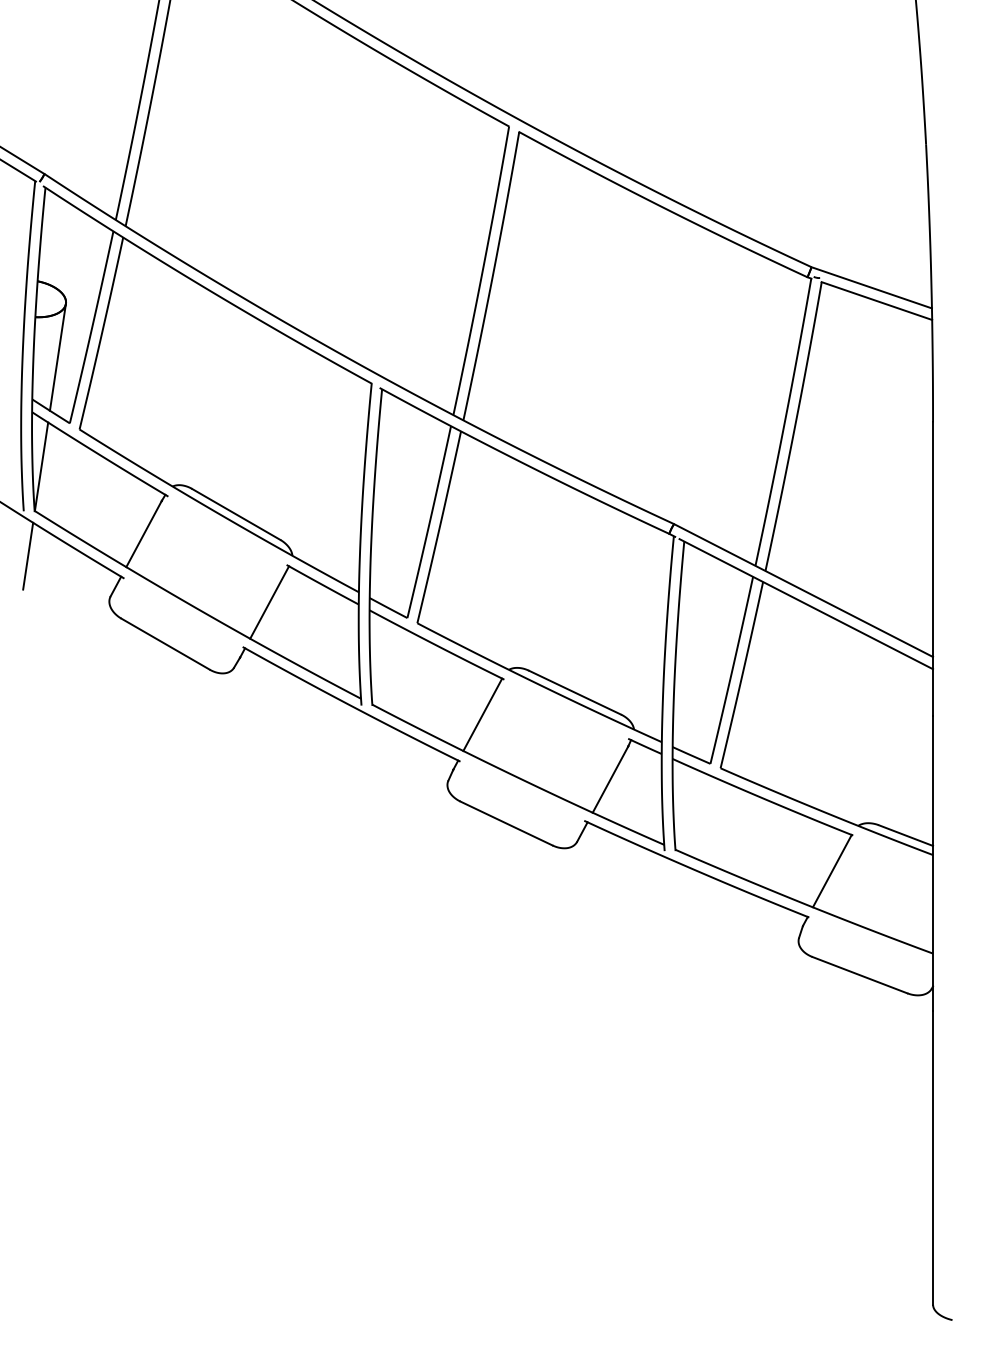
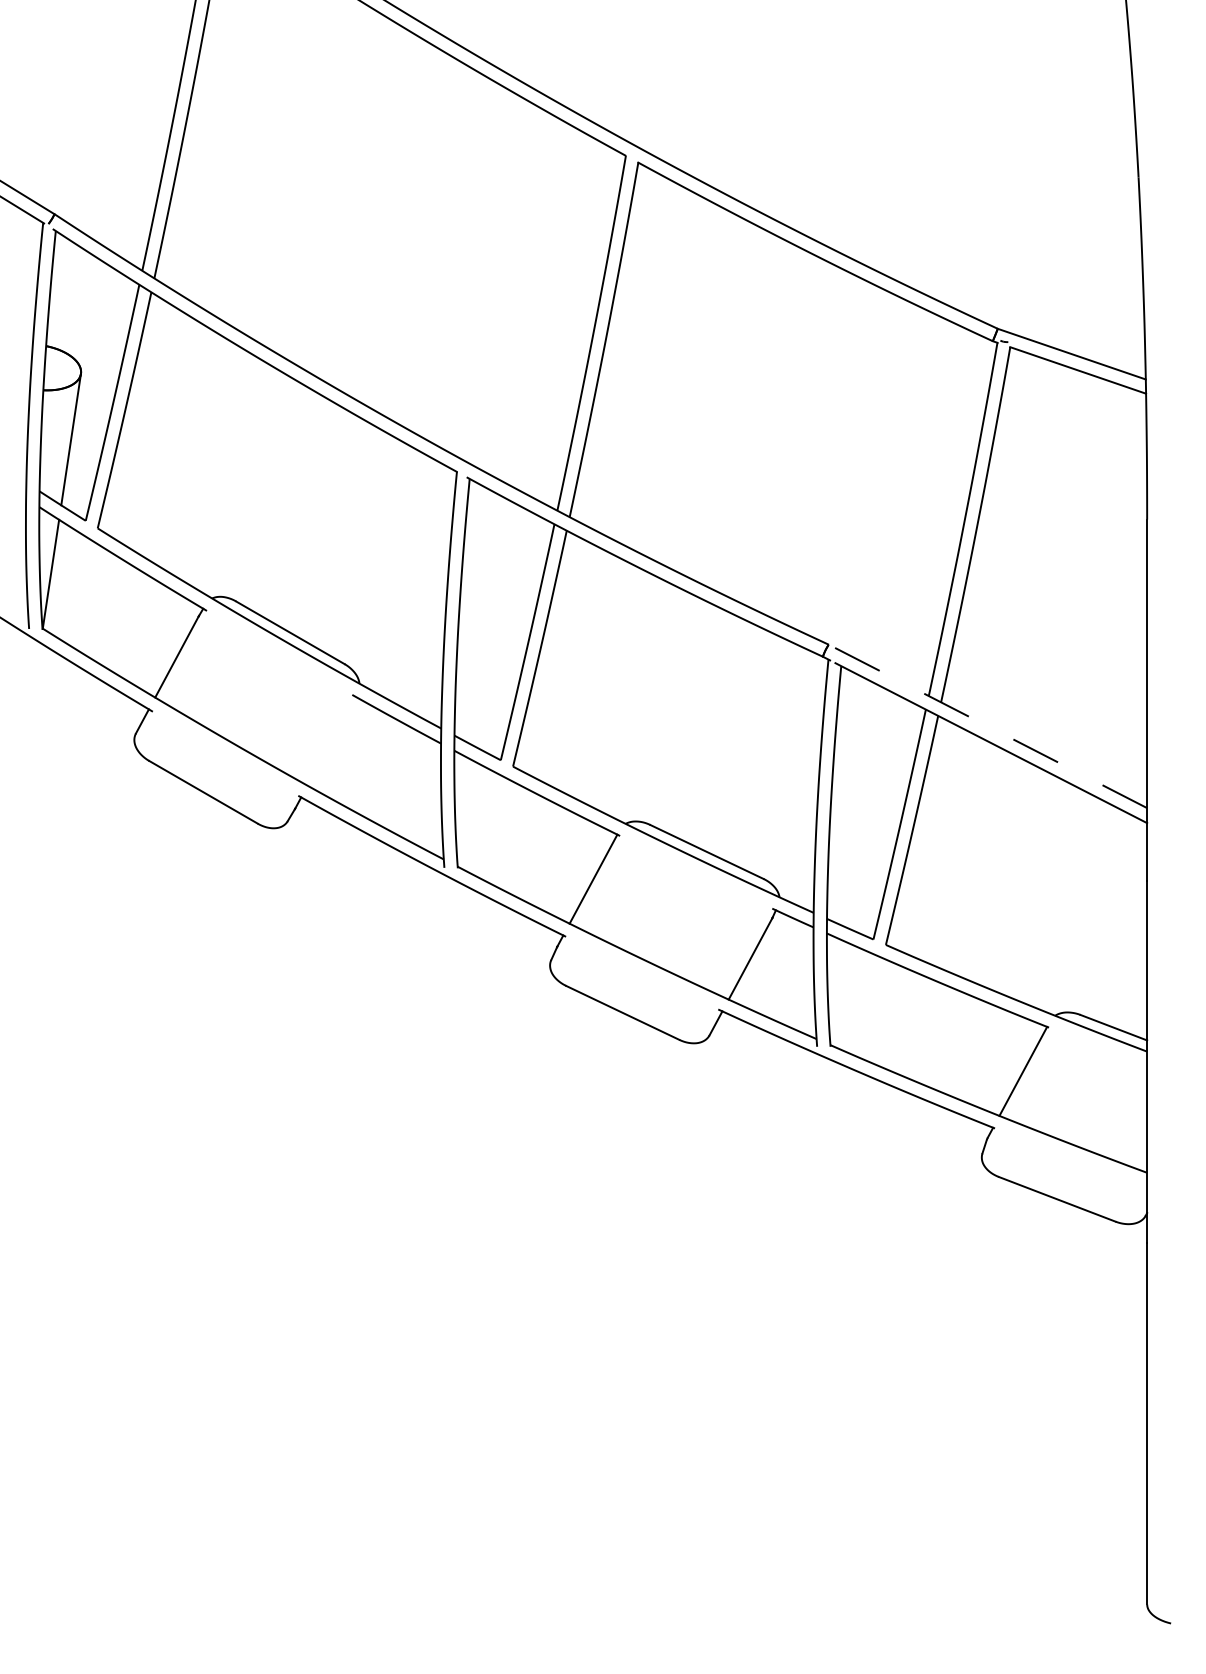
line: (28, 555) -> (34, 683), removed
line: (803, 590) -> (987, 726), solid -> dashed
line: (269, 602) -> (331, 741), removed

